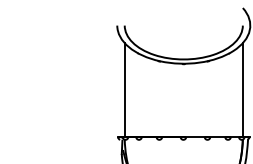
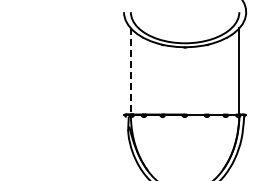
line: (124, 90) -> (130, 71), solid -> dashed

